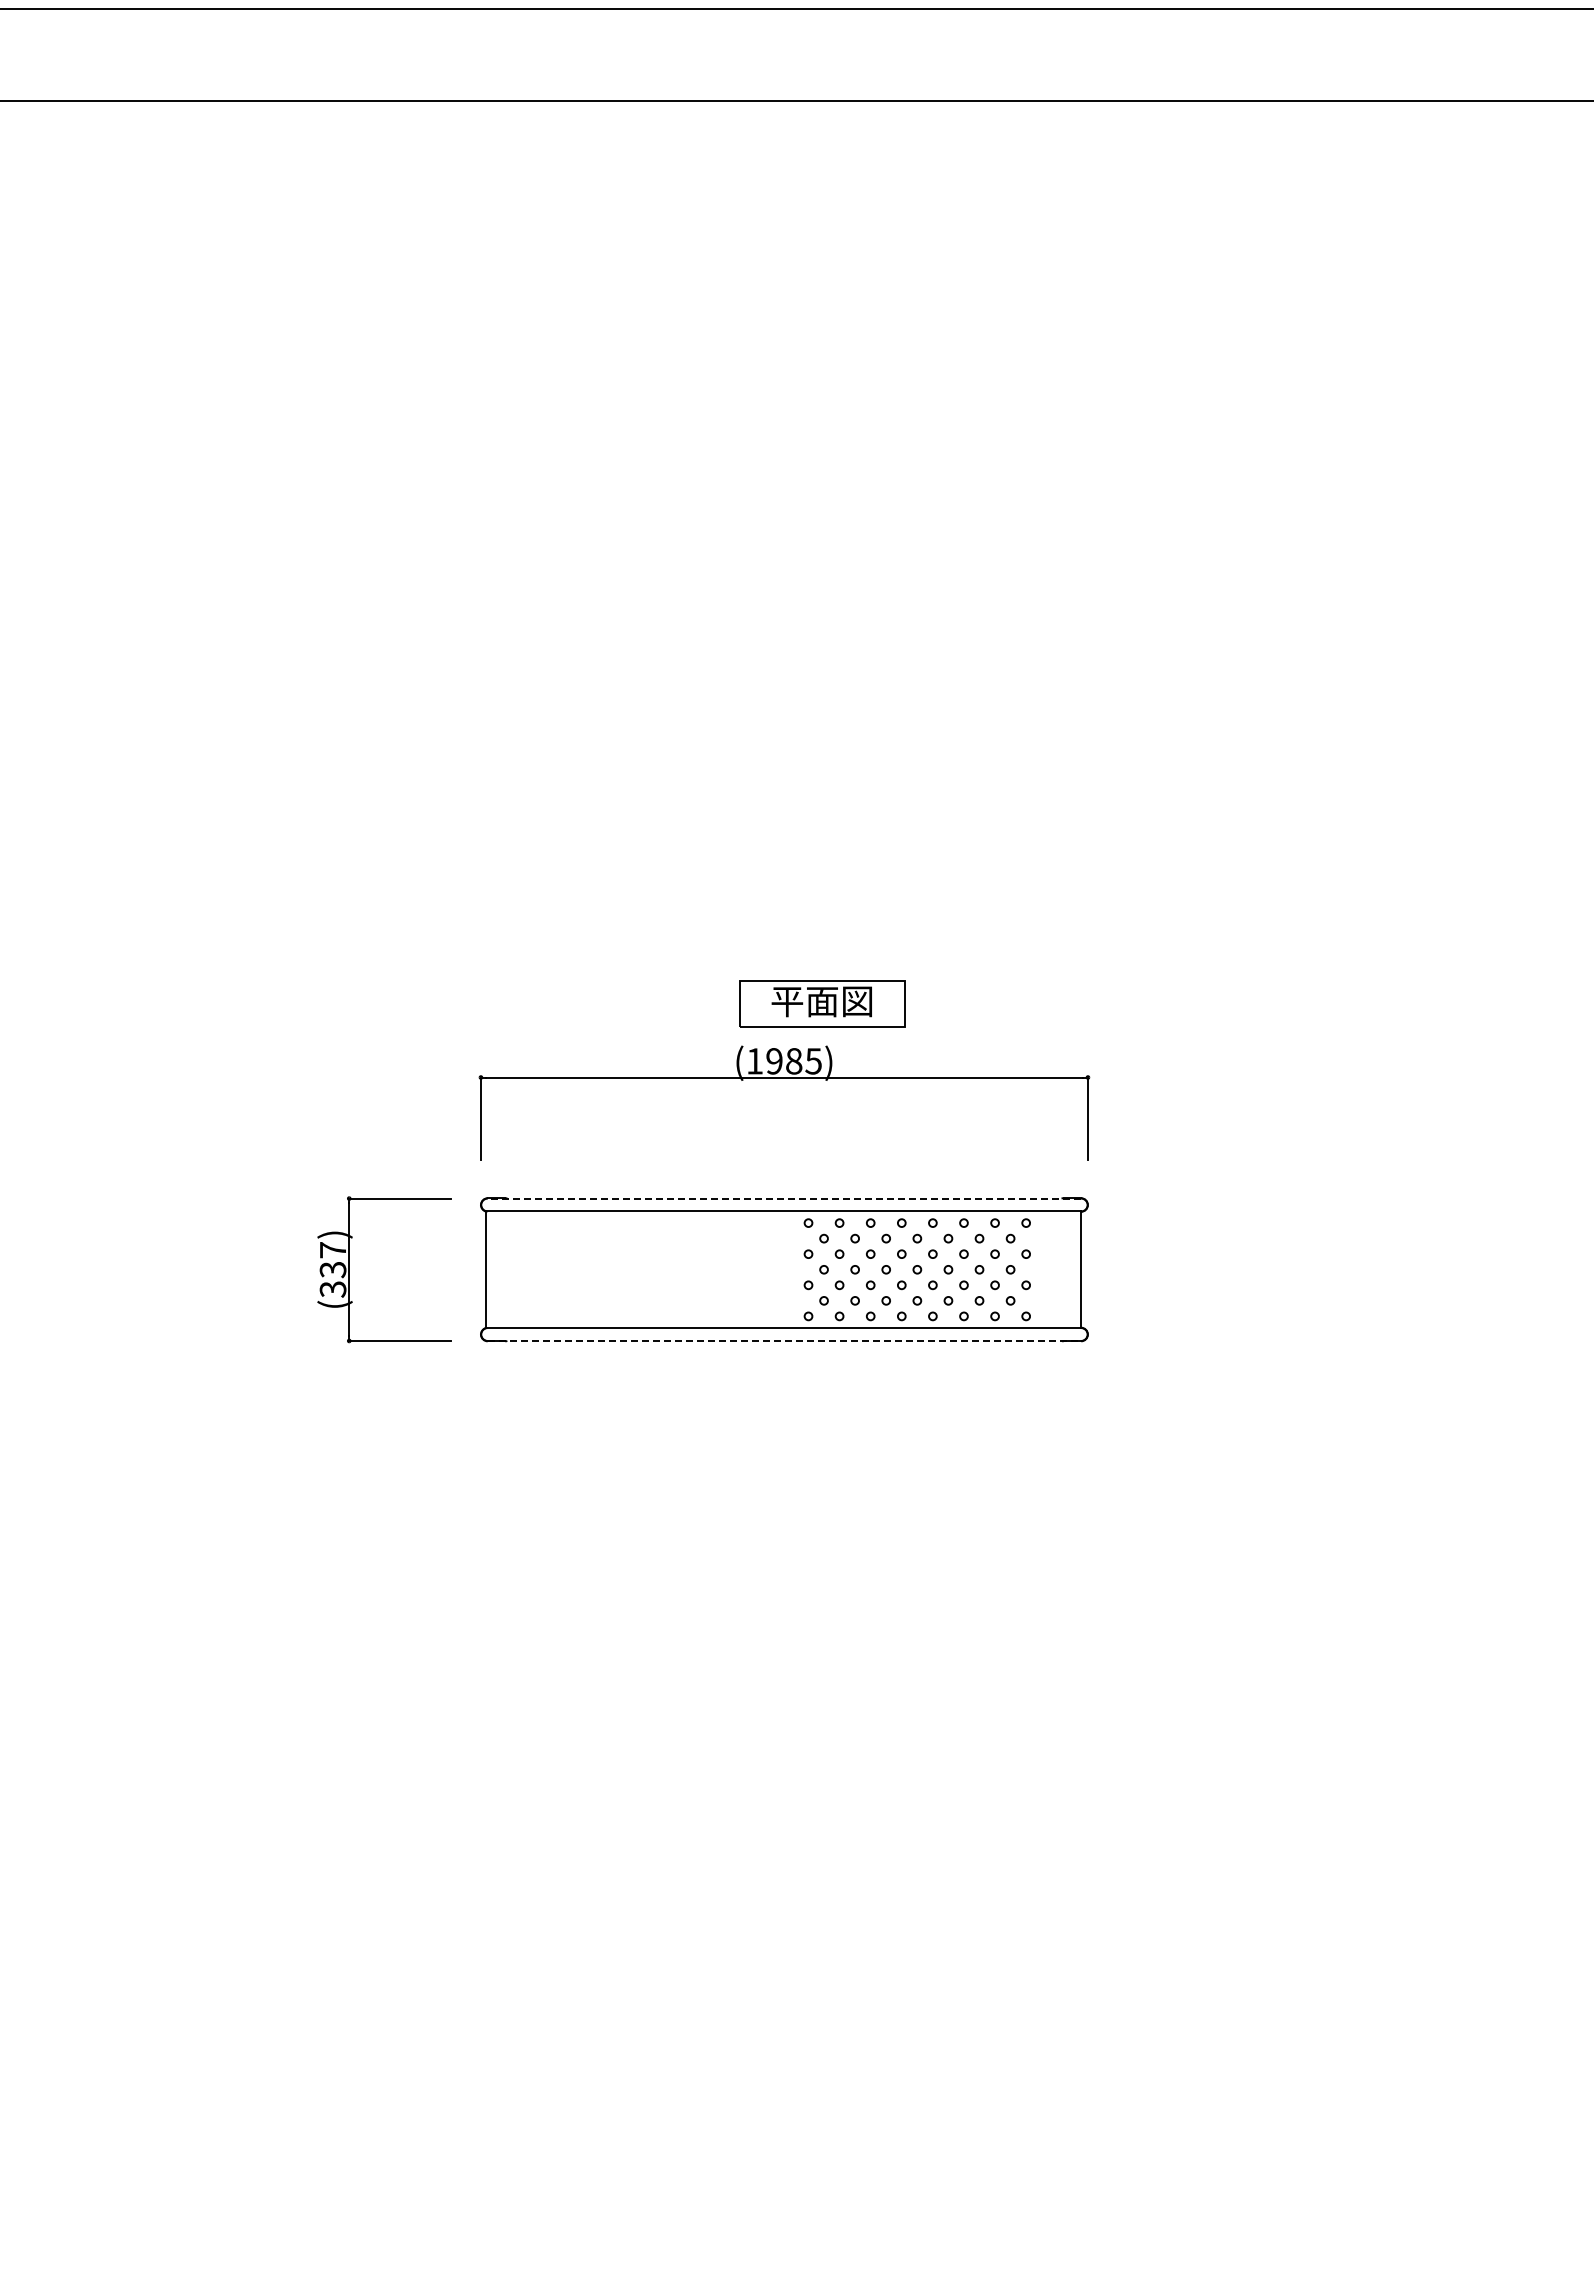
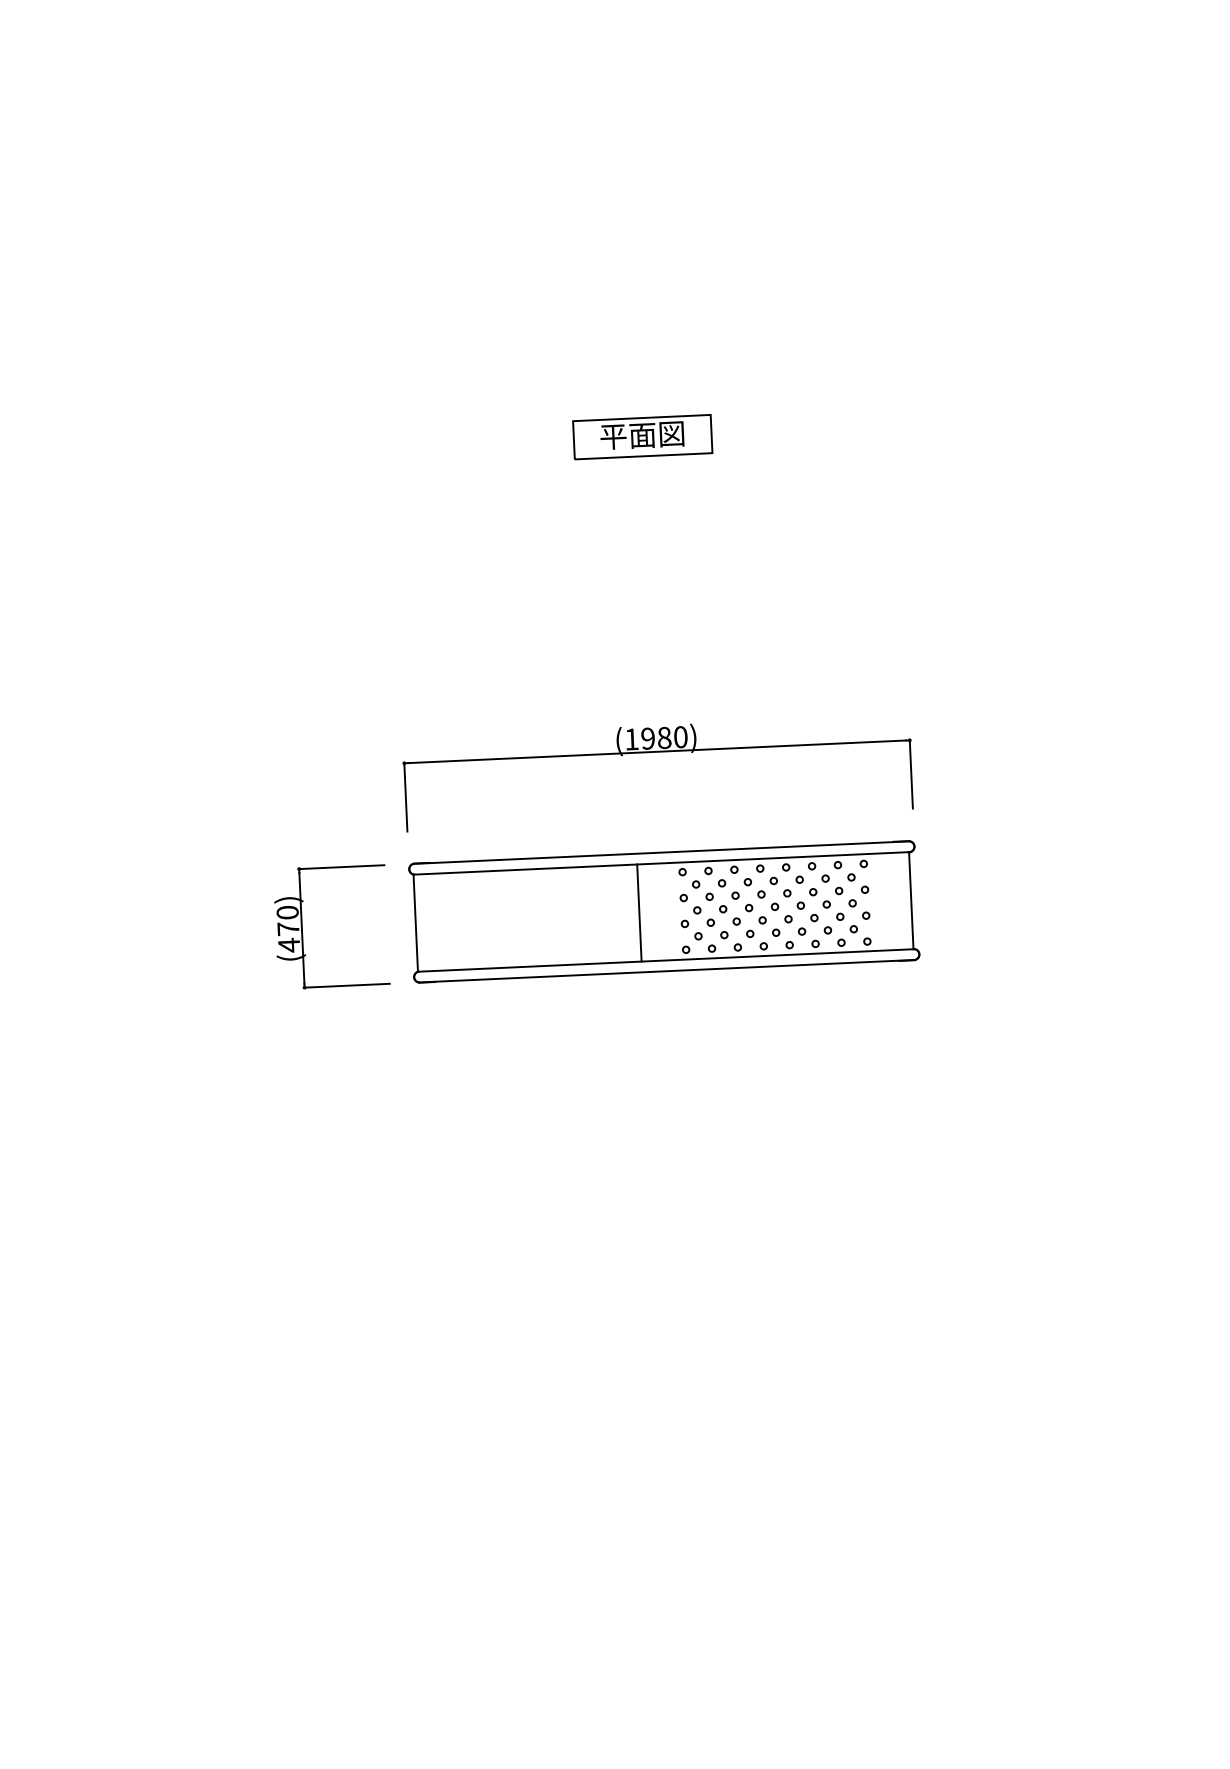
part: (822, 1003) -> (642, 437), moved
text: (813, 1061) -> (680, 737), (1985) -> (1980)
line: (784, 1198) -> (661, 852), dashed -> solid
line: (754, 1269) -> (639, 912), added
text: (332, 1270) -> (287, 929), (337) -> (470)
line: (784, 1340) -> (667, 970), dashed -> solid

